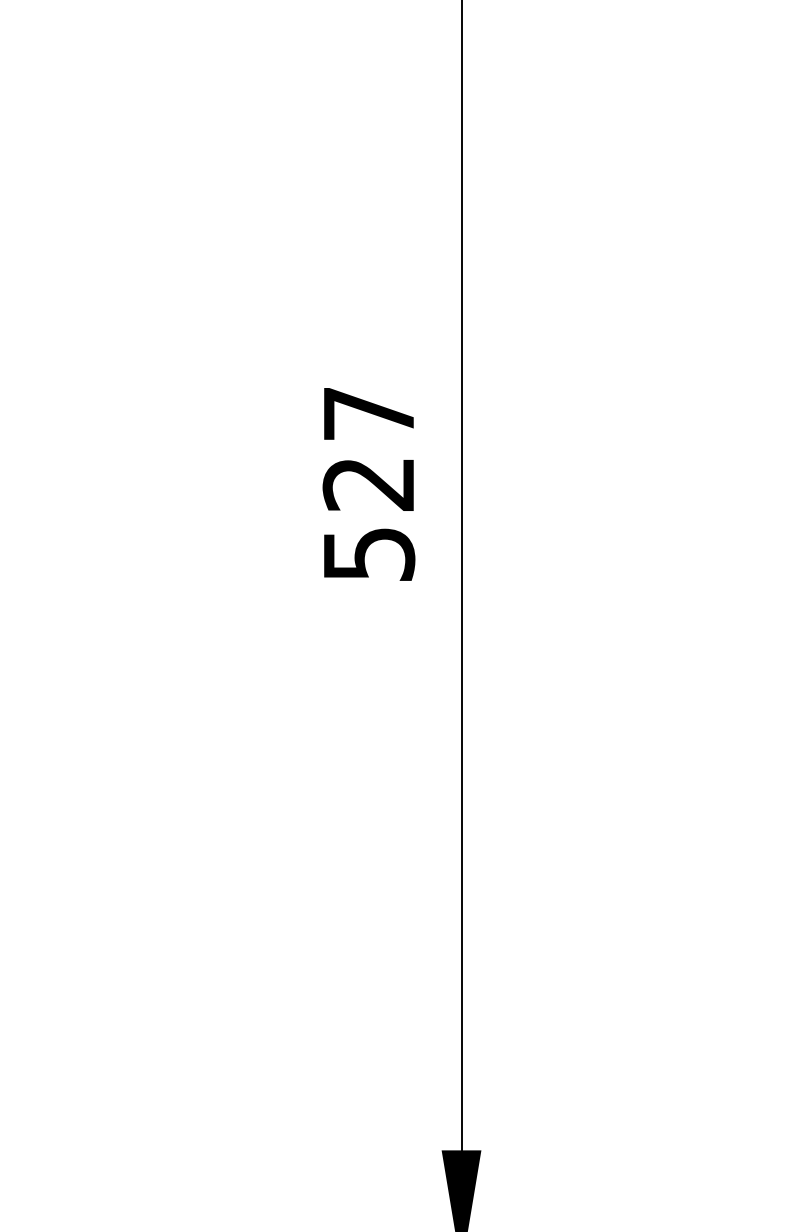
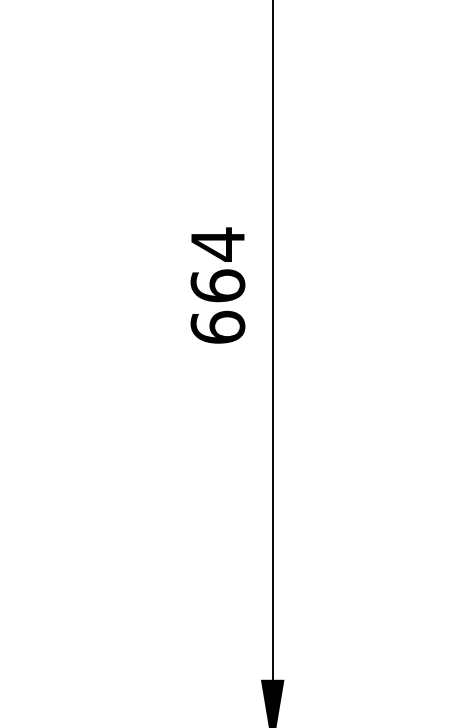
text: (368, 483) -> (217, 285), 527 -> 664

